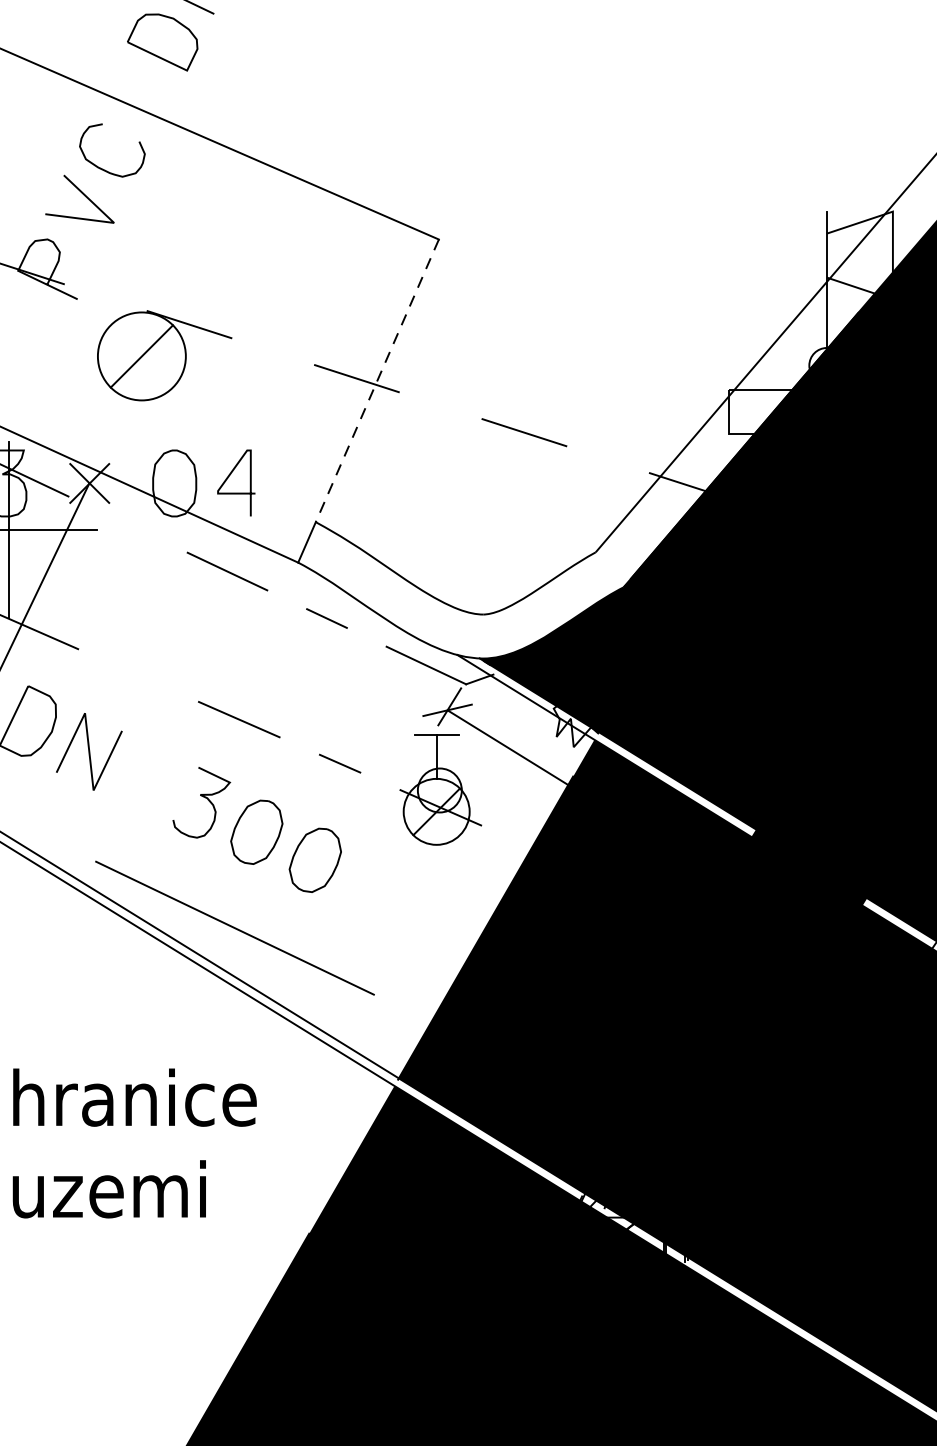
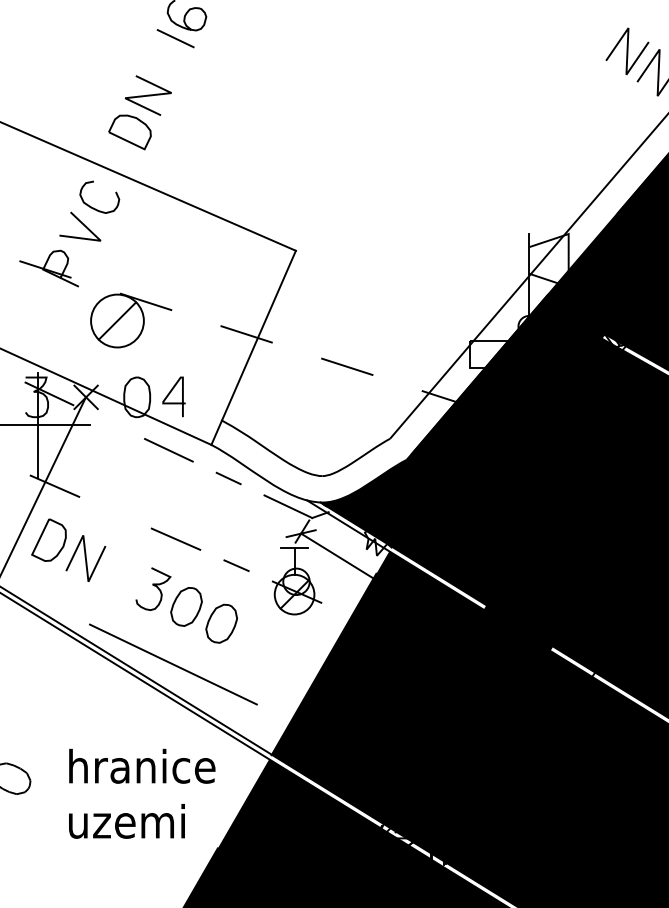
line: (376, 380) -> (258, 335), dashed -> solid
text: (135, 1142) -> (142, 793), moved

